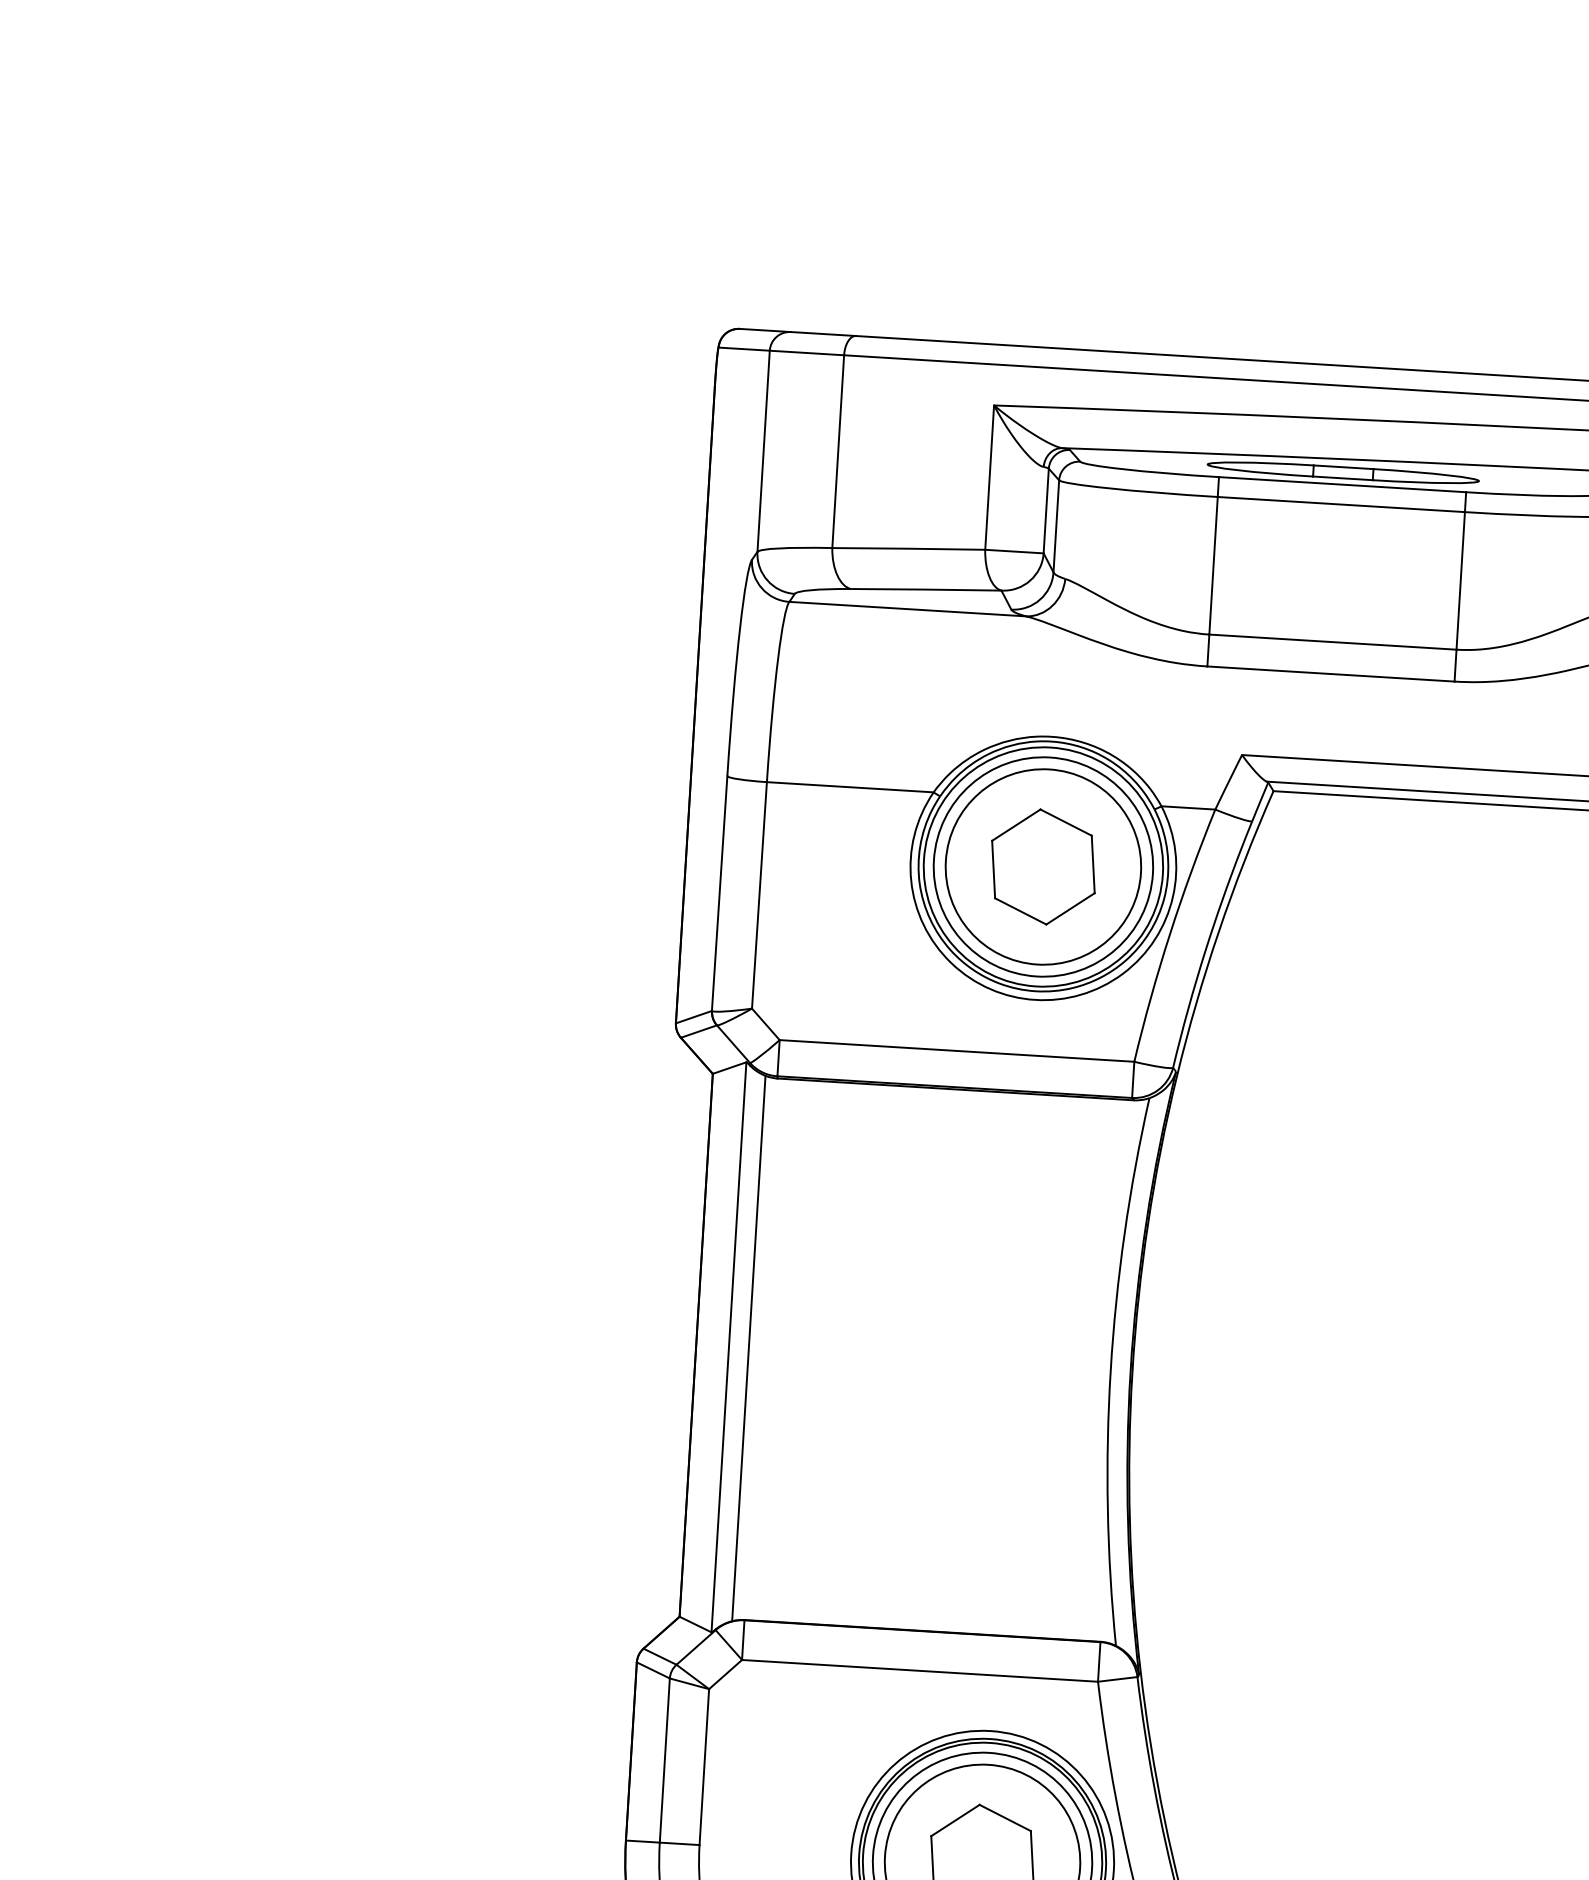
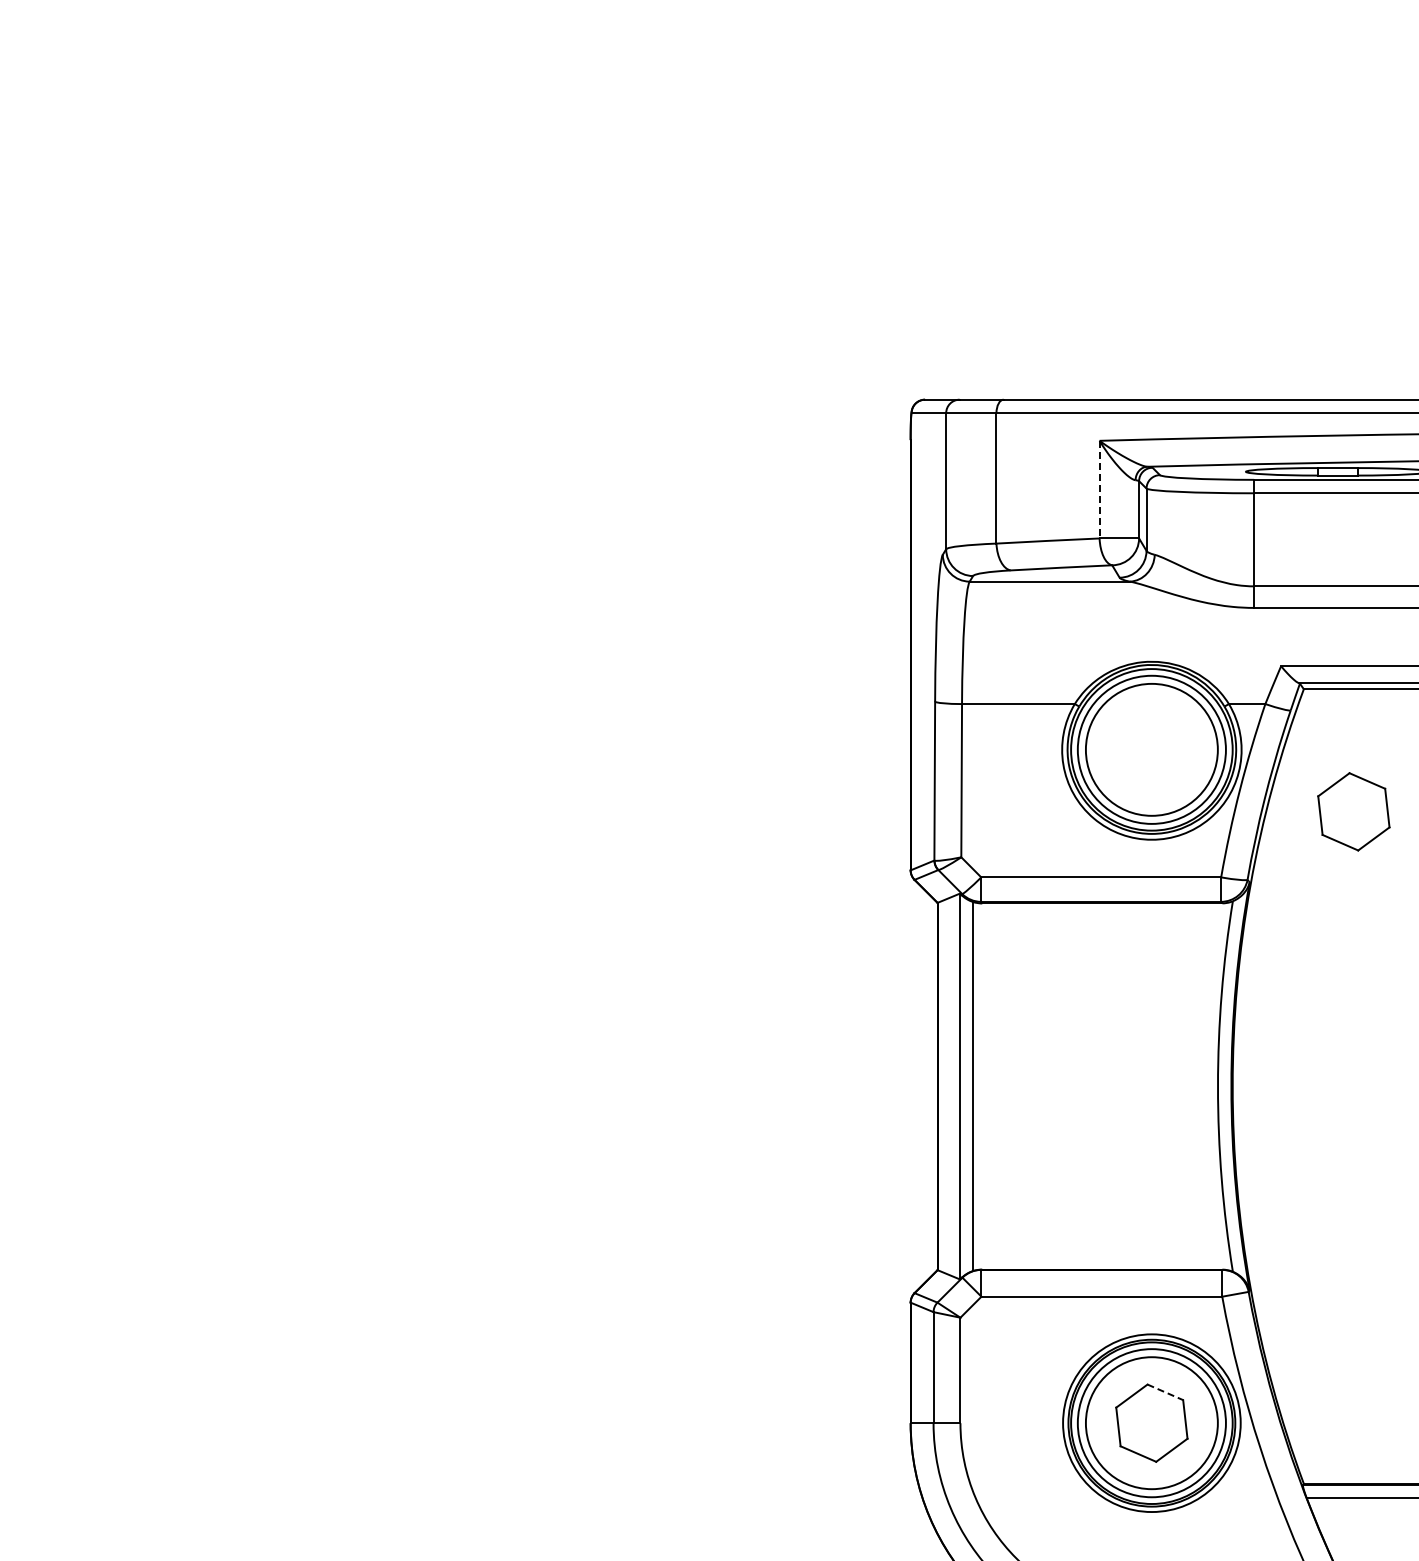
line: (989, 477) -> (1099, 489), solid -> dashed
part: (1042, 866) -> (1353, 811), moved
line: (1005, 1818) -> (1165, 1392), solid -> dashed

